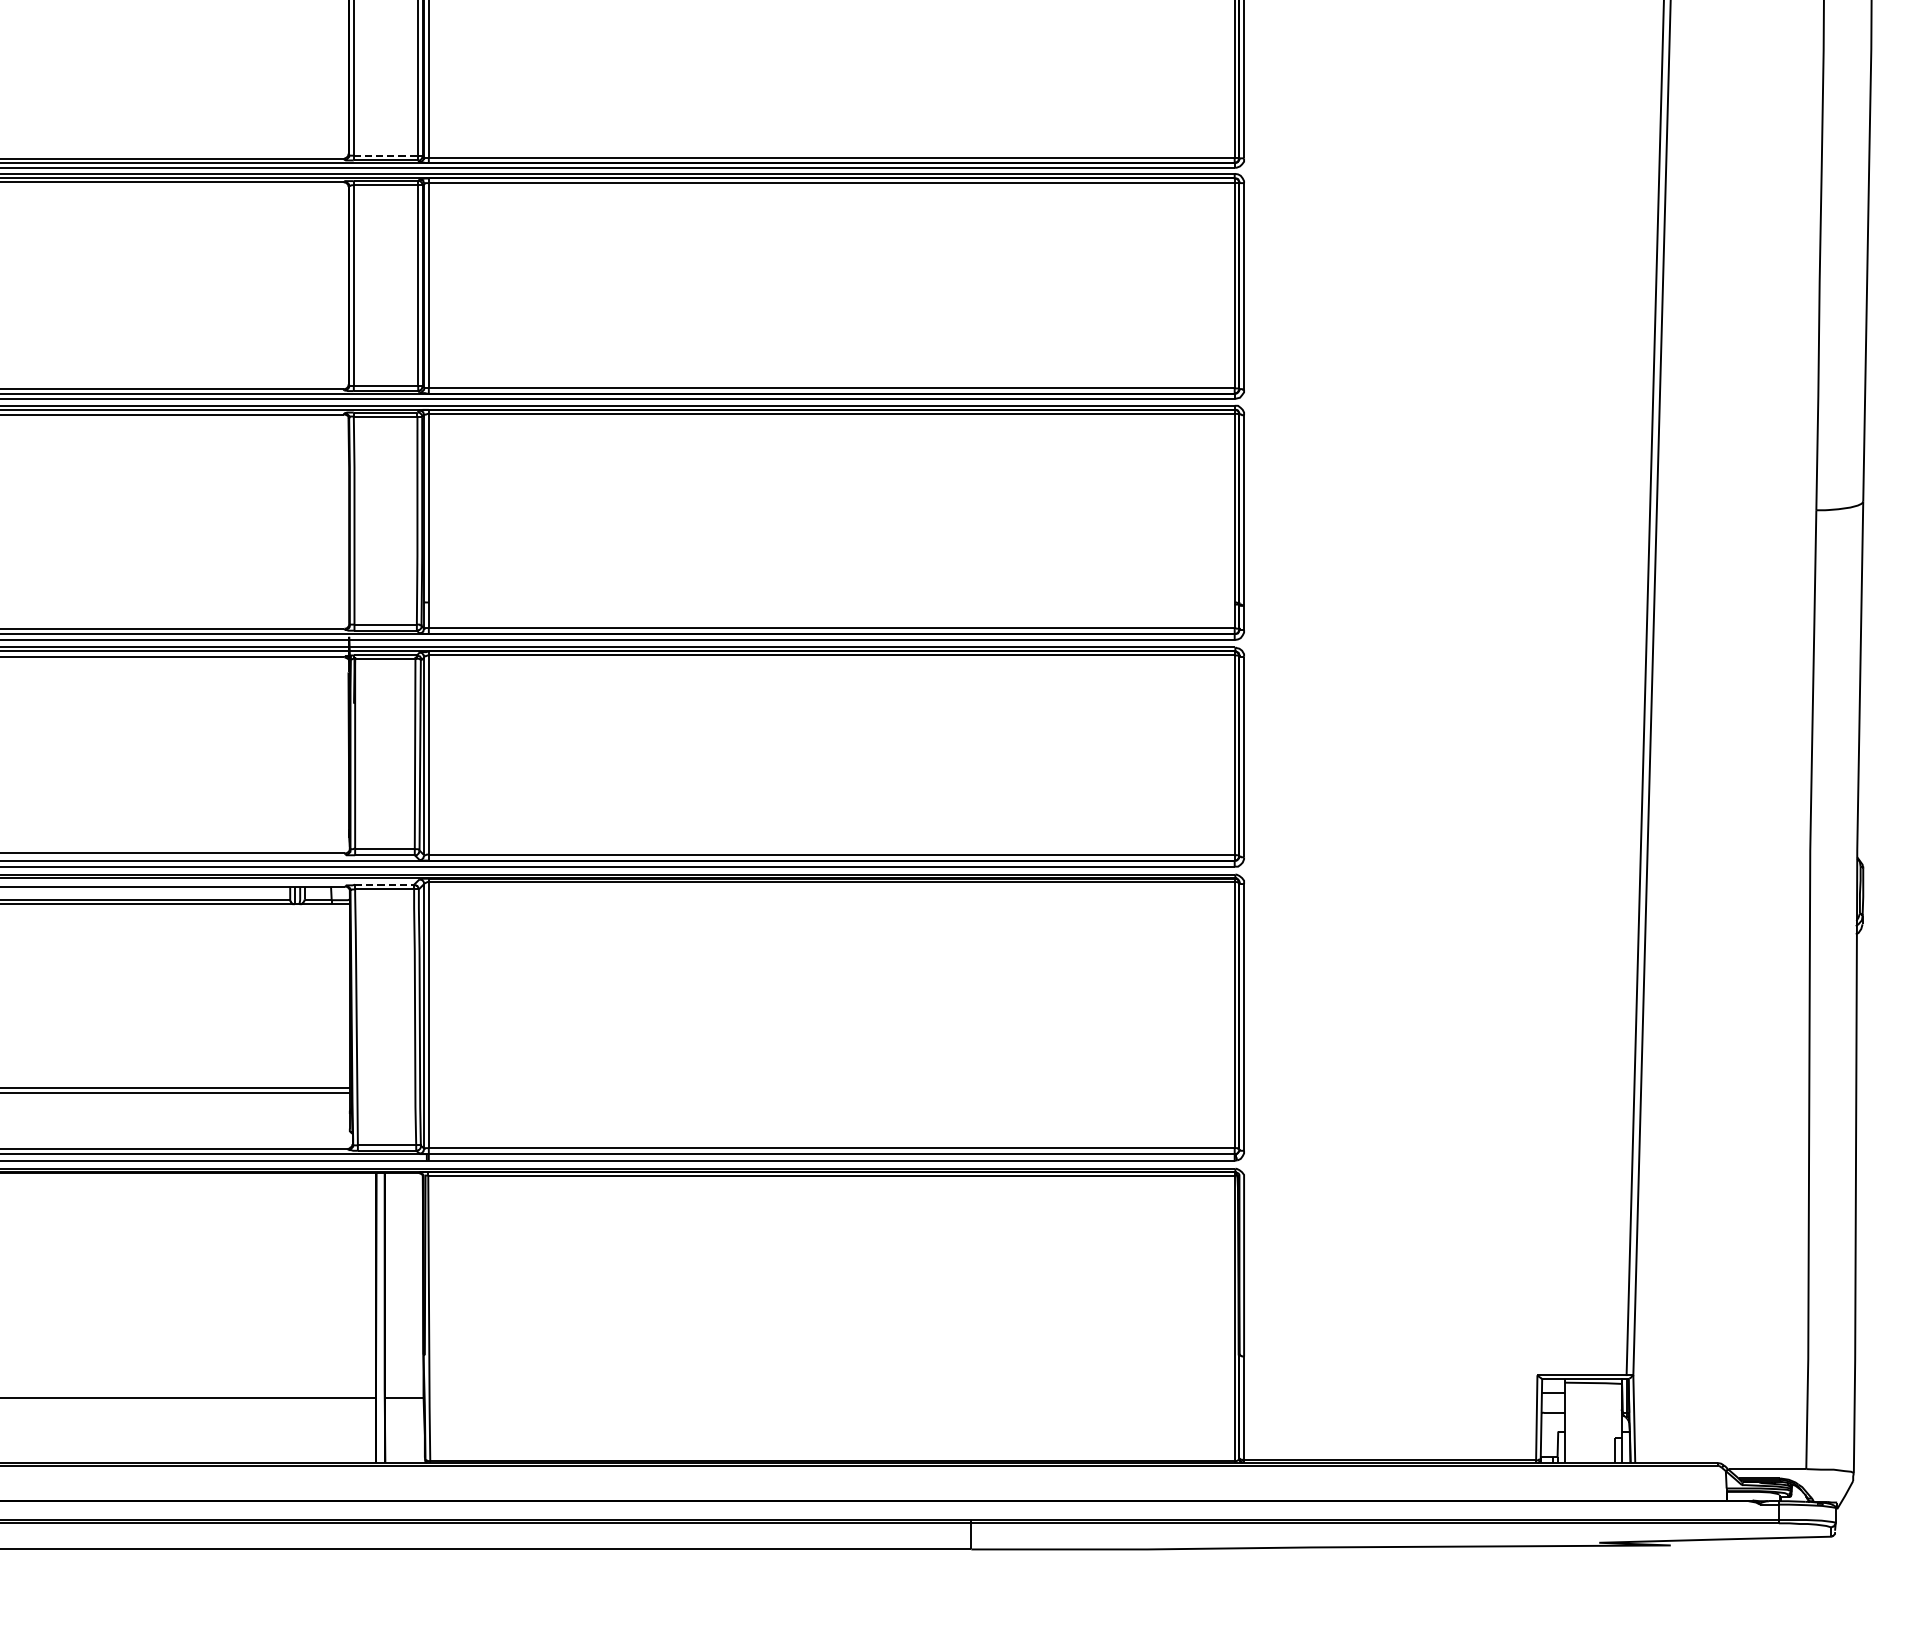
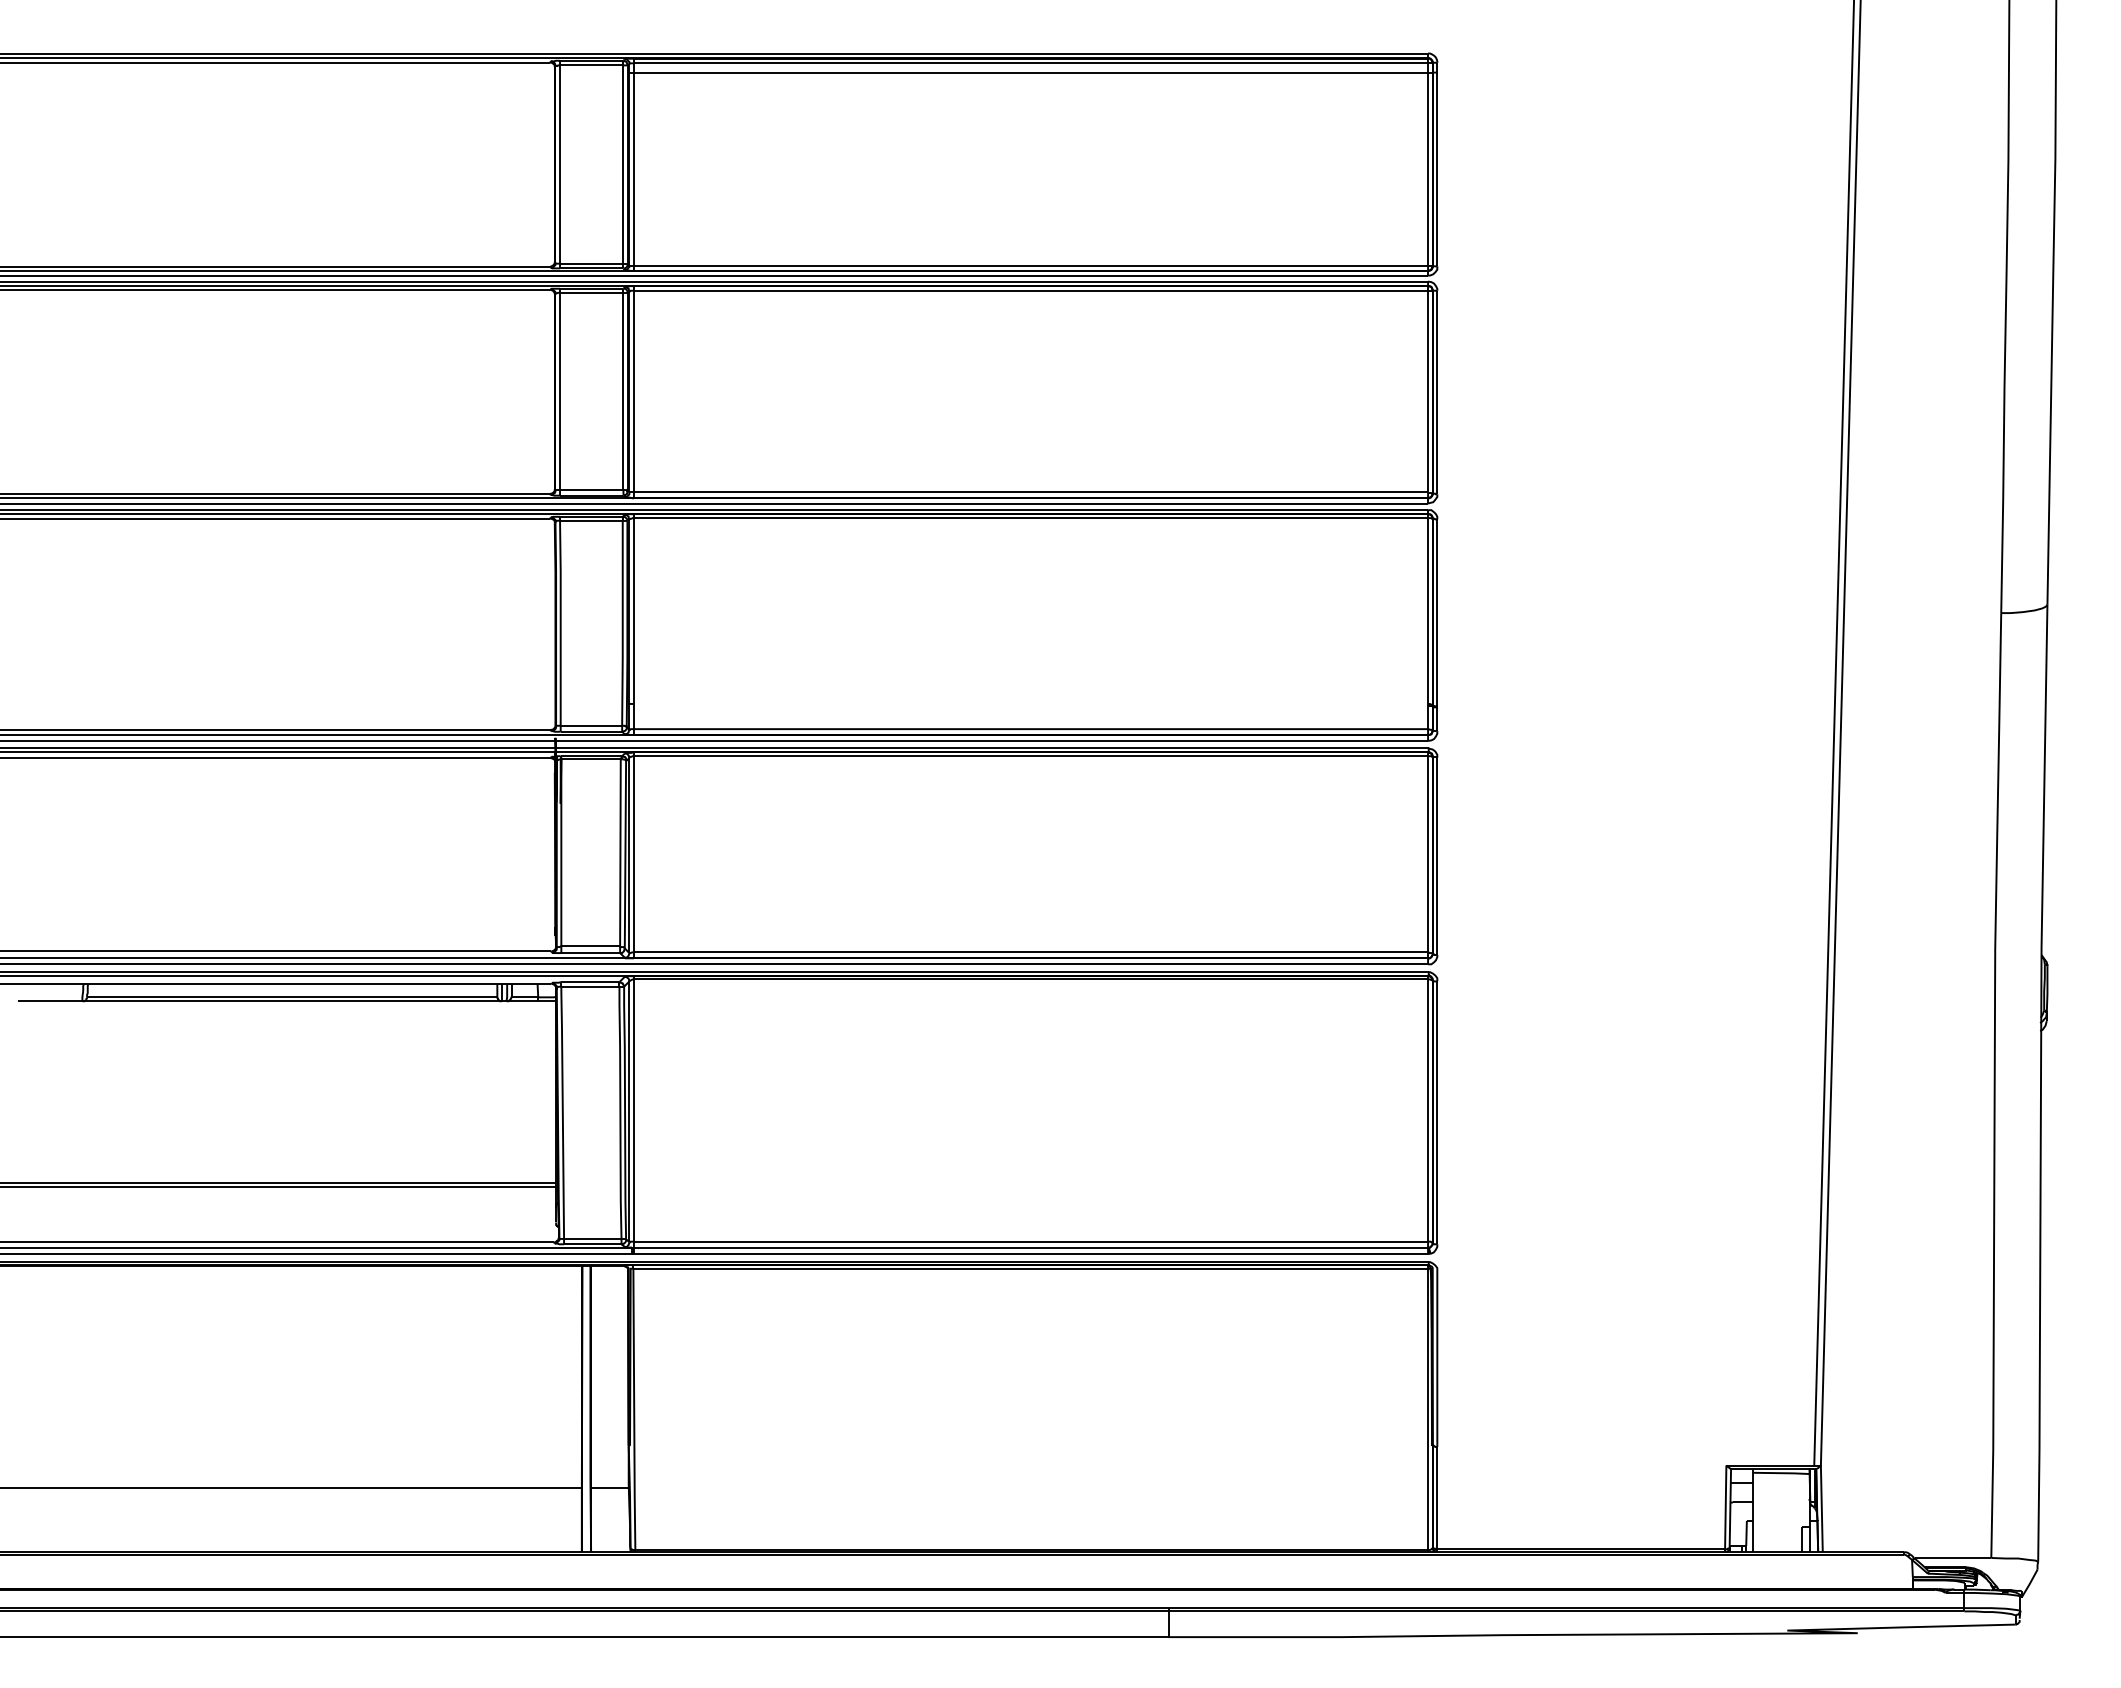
line: (385, 155) -> (591, 263), dashed -> solid
line: (384, 885) -> (590, 982), dashed -> solid

